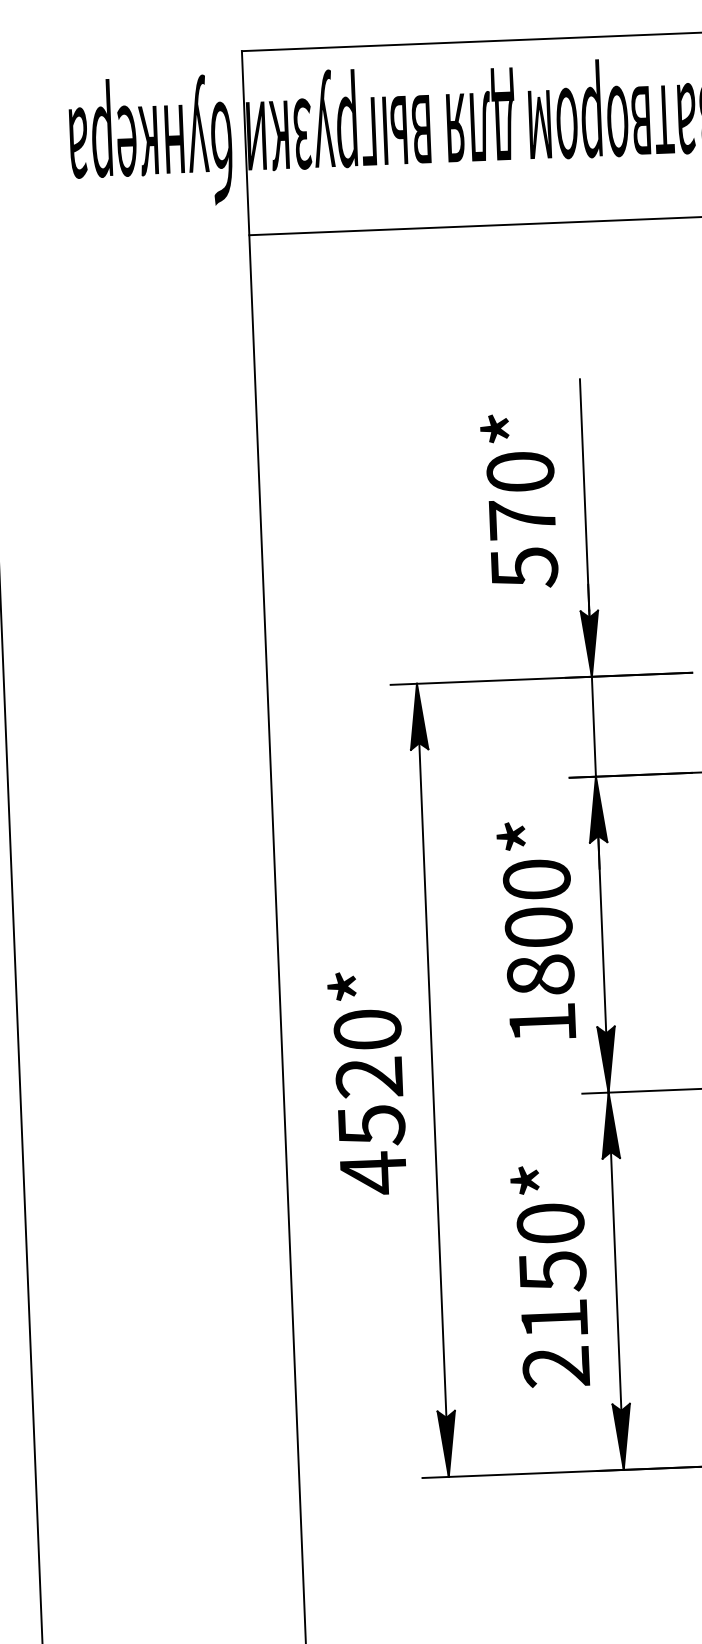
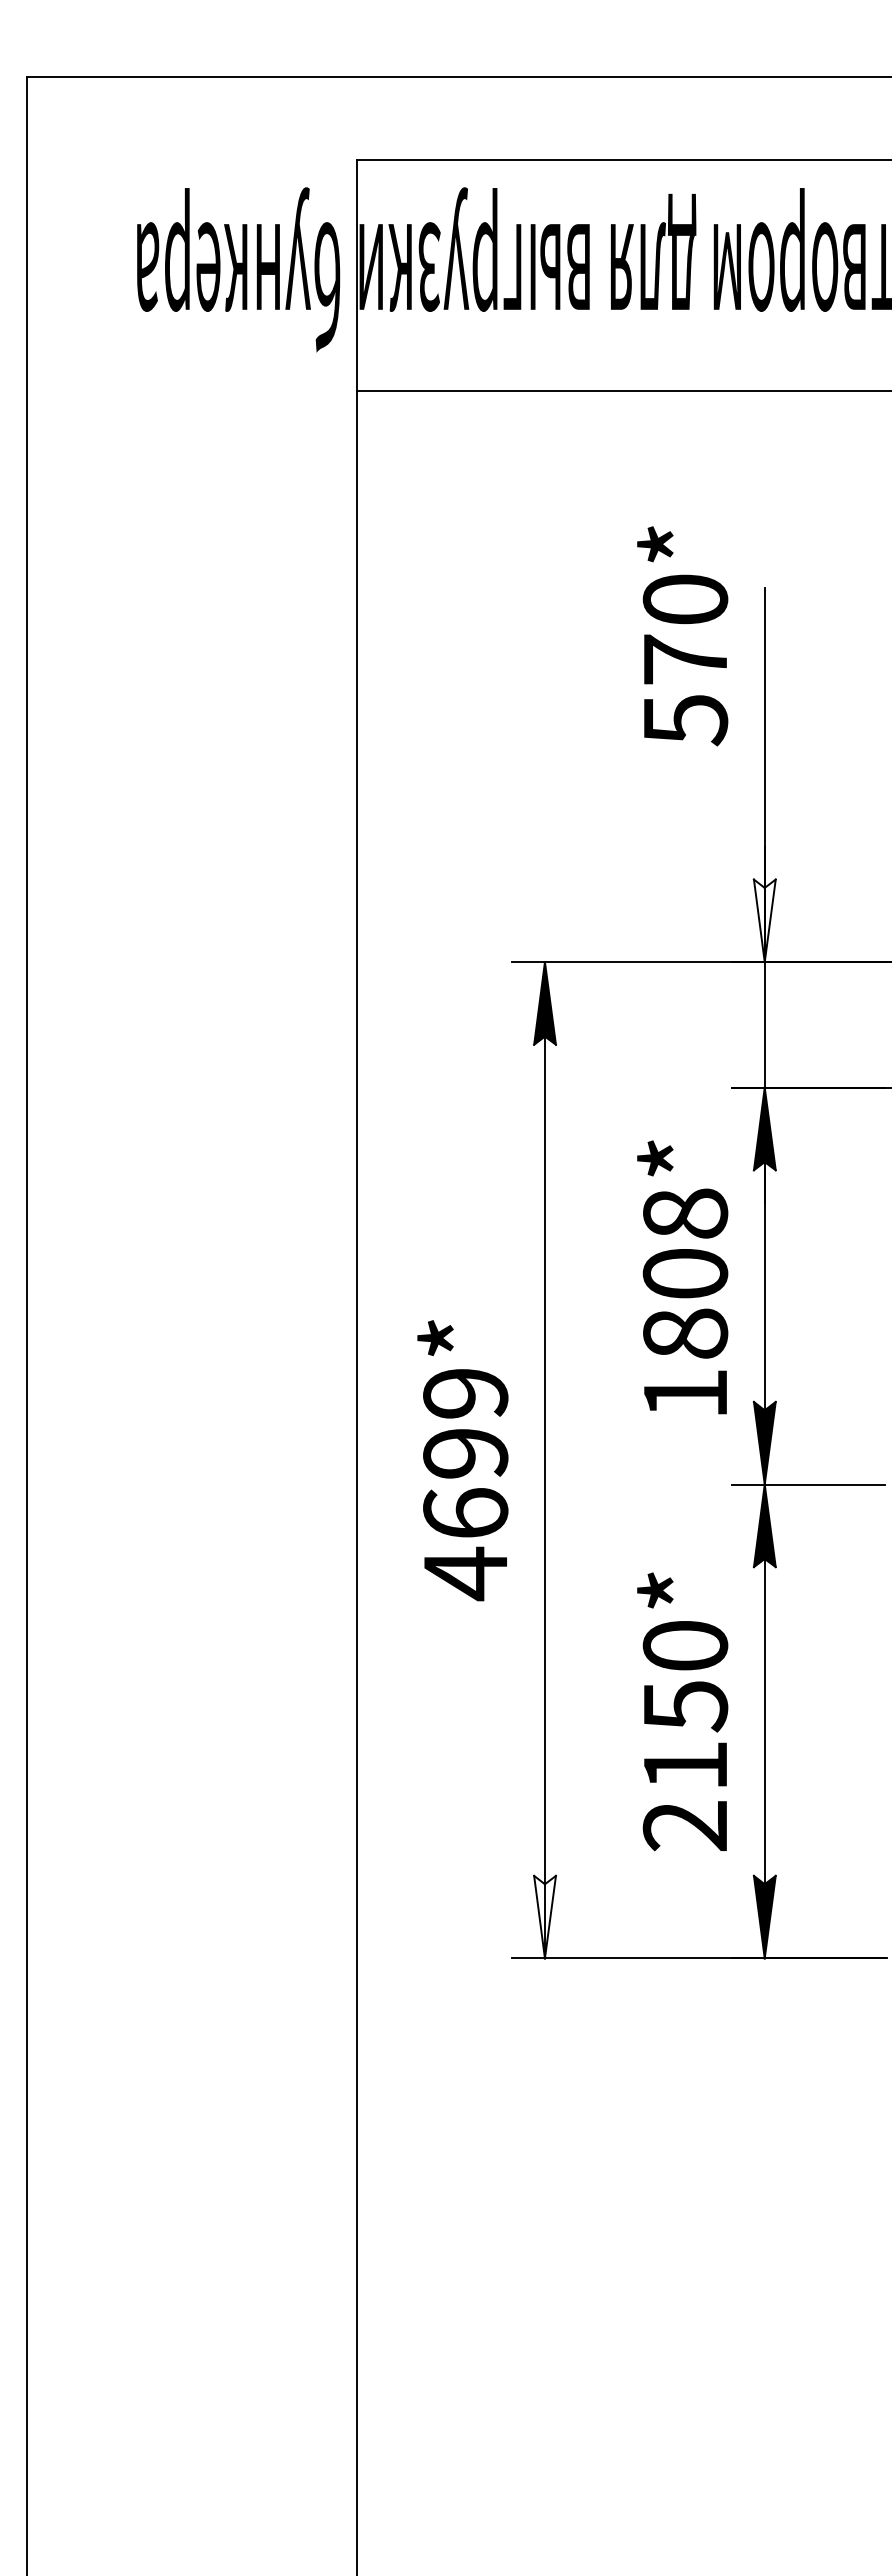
text: (519, 501) -> (682, 636), moved
fill: (590, 643) -> (764, 920), removed
text: (536, 879) -> (684, 1213), 1800* -> 1808*
text: (369, 1078) -> (465, 1454), 4520* -> 4699*
fill: (447, 1443) -> (544, 1916), removed

